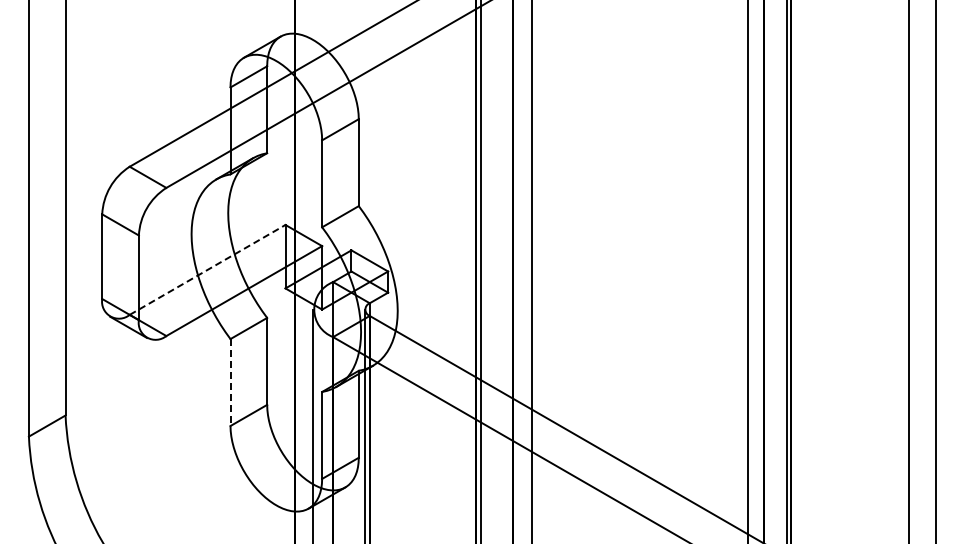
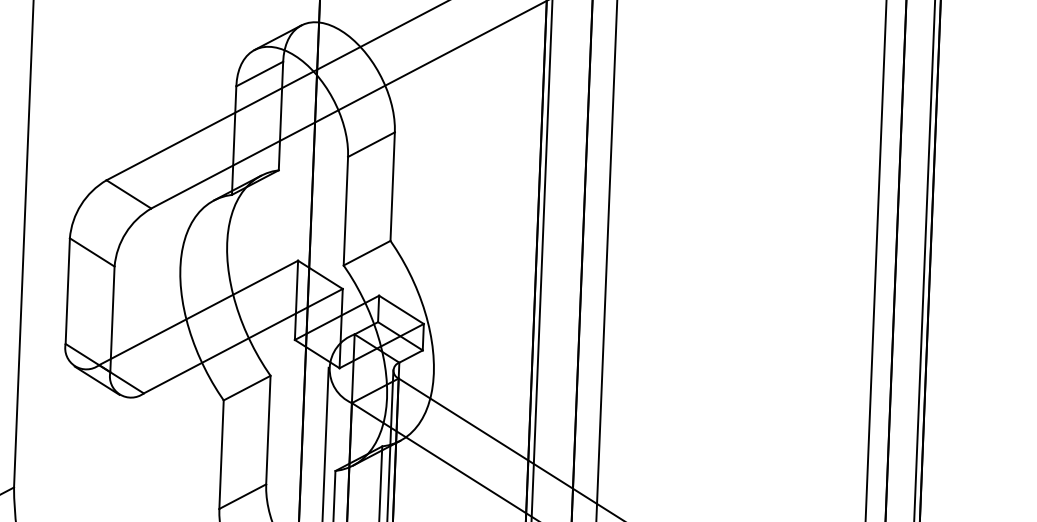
line: (207, 269) -> (198, 312), dashed -> solid
line: (230, 383) -> (221, 455), dashed -> solid

